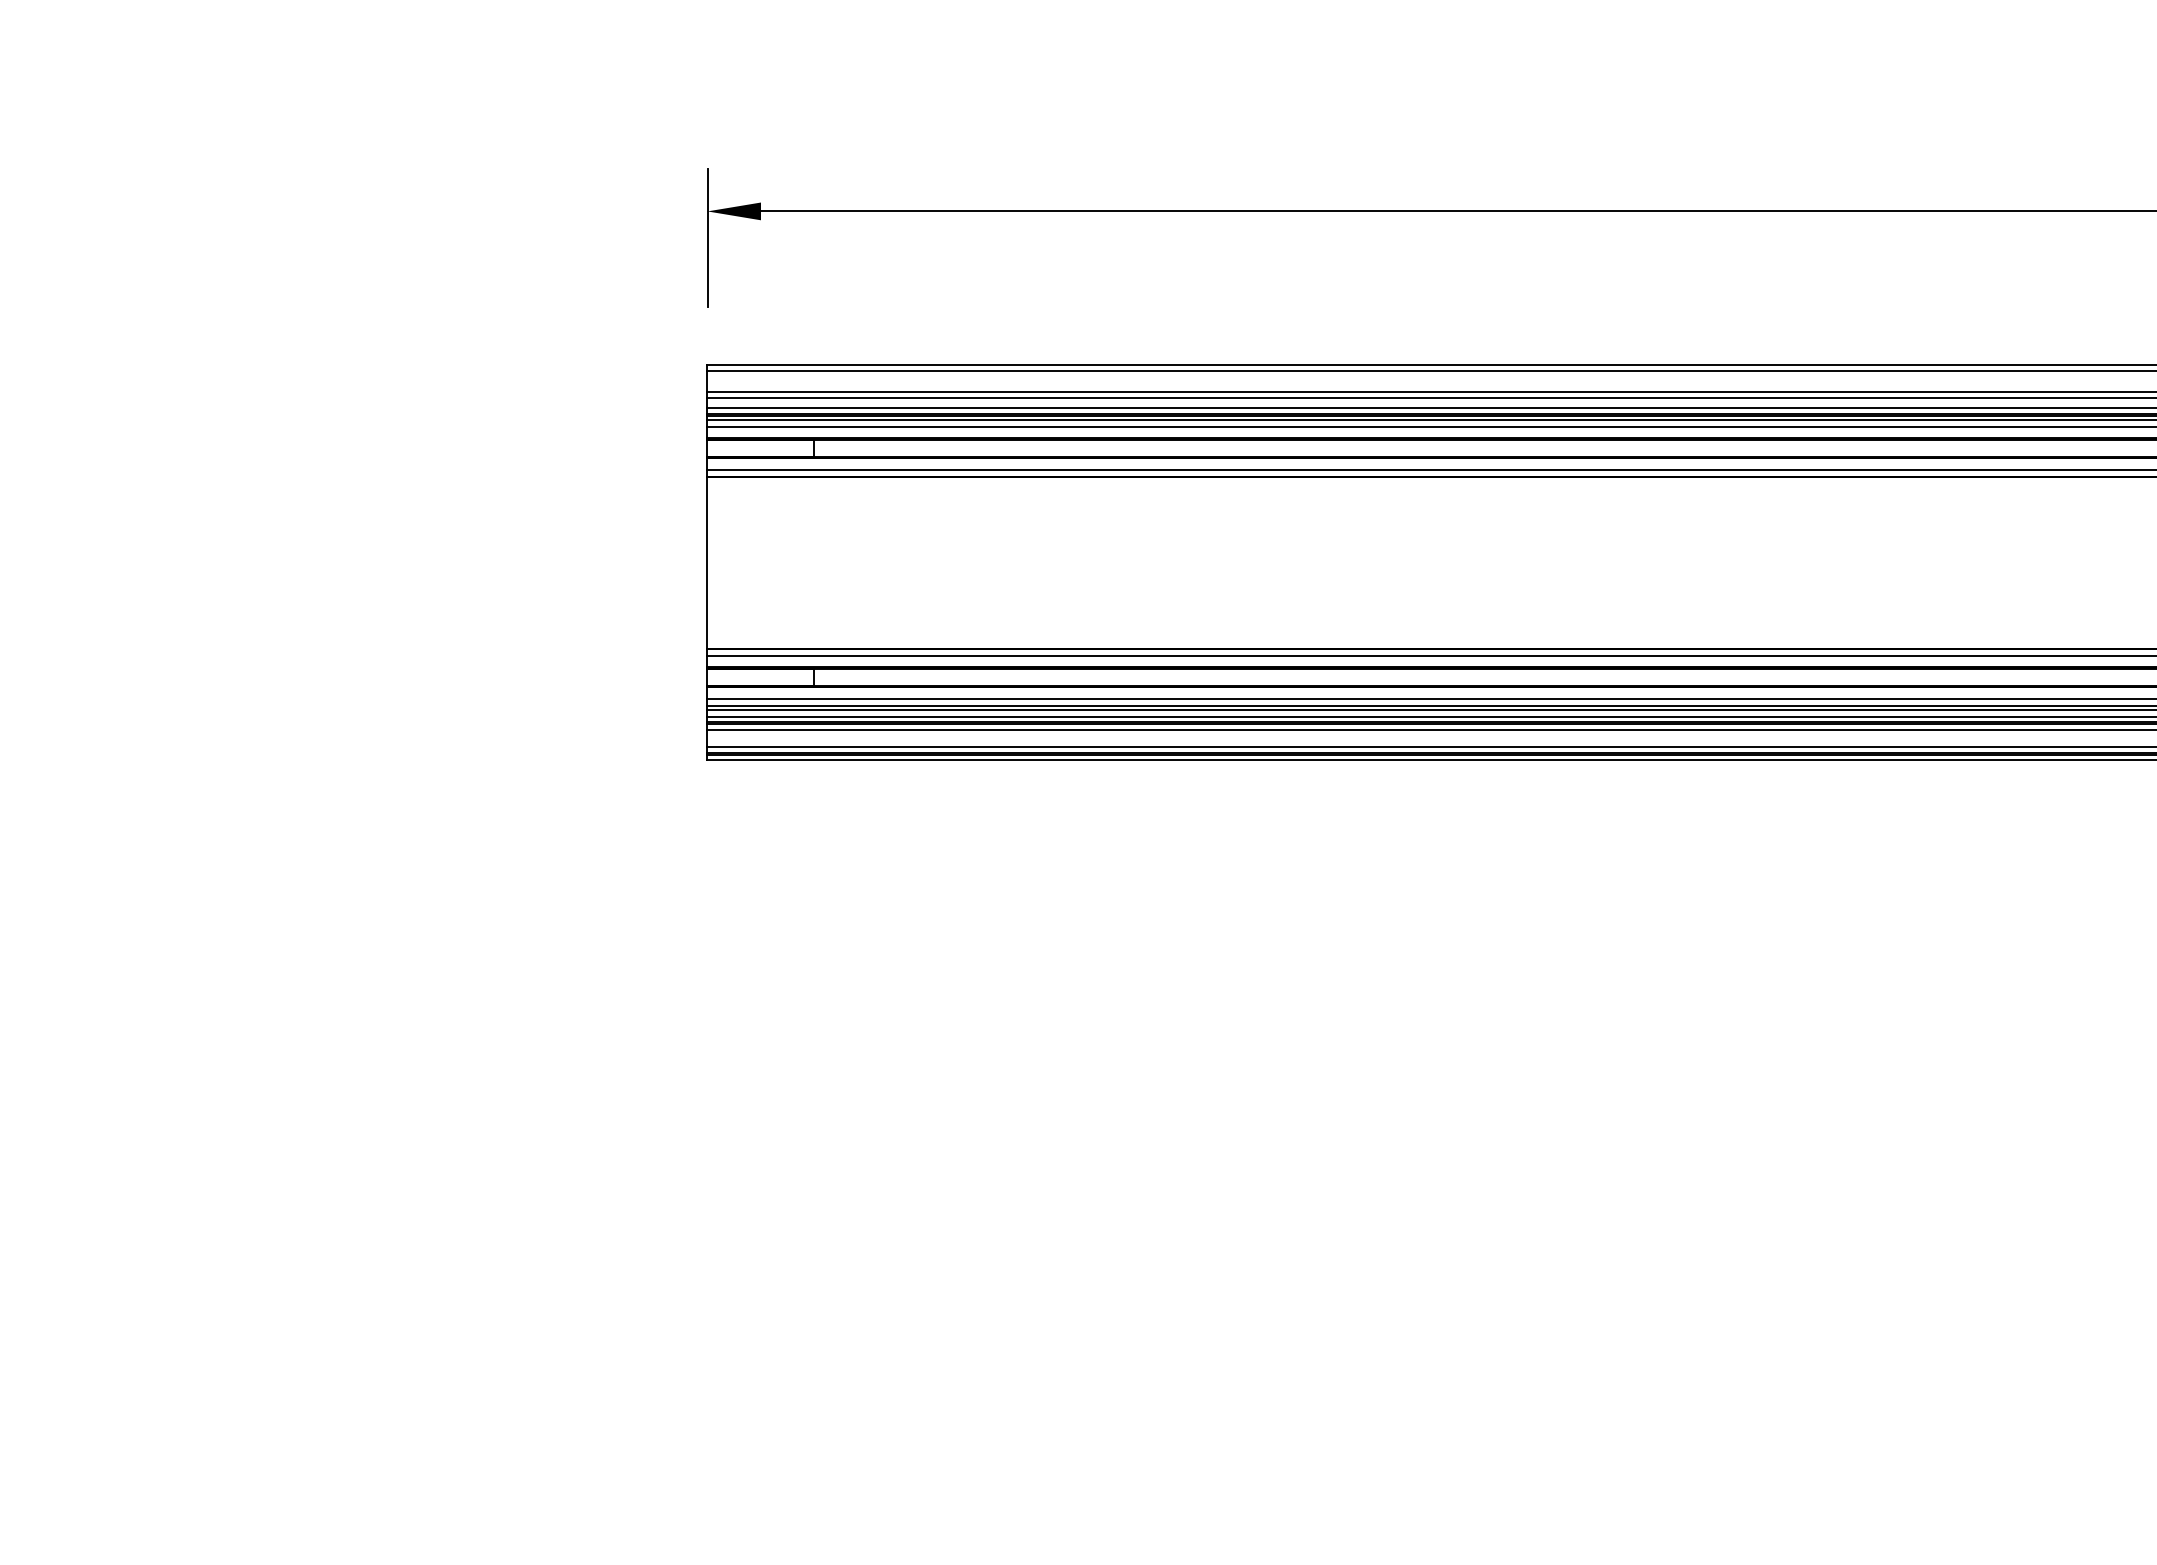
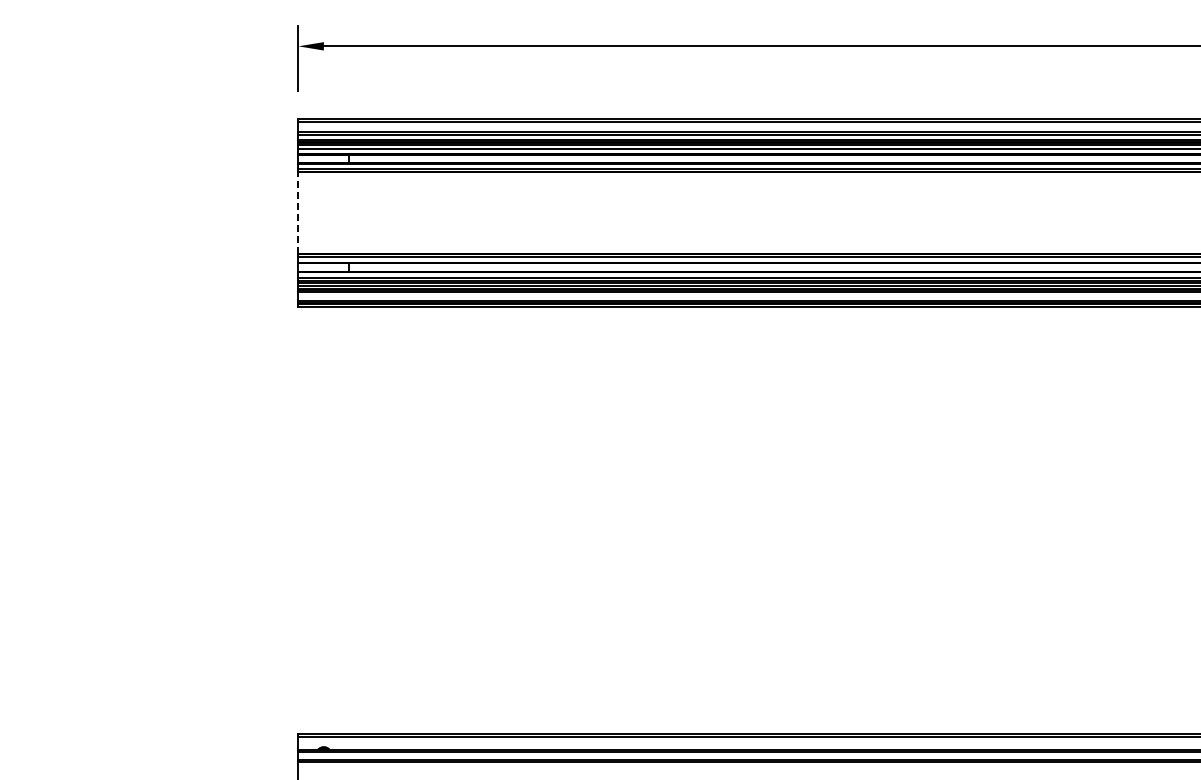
line: (707, 563) -> (298, 213), solid -> dashed

